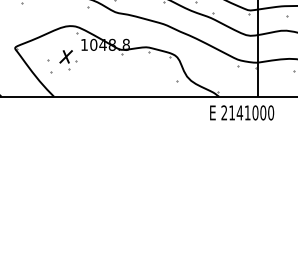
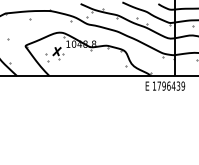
text: (247, 111) -> (168, 85), 2141000 -> 1796439

